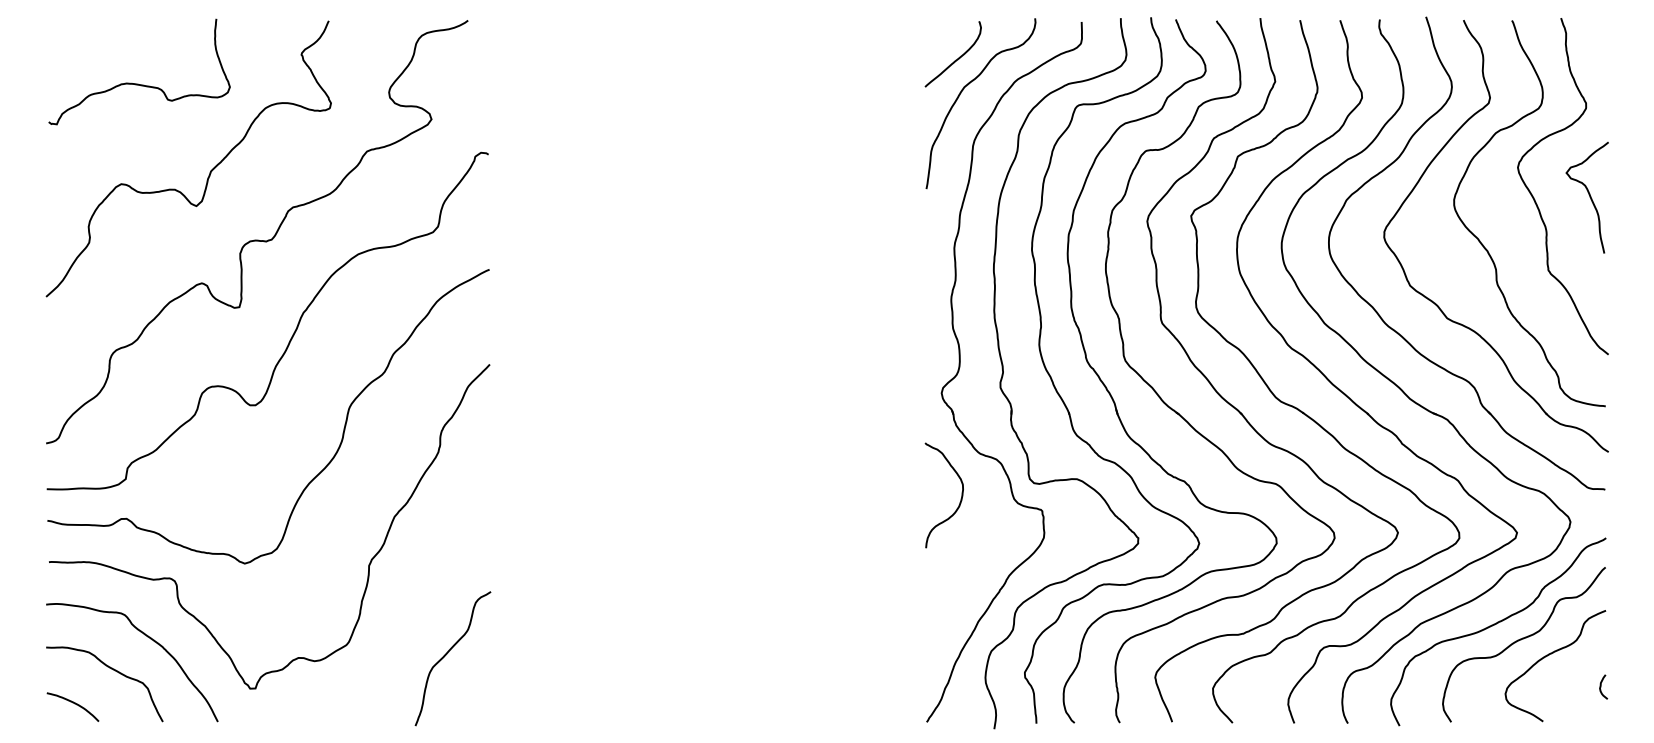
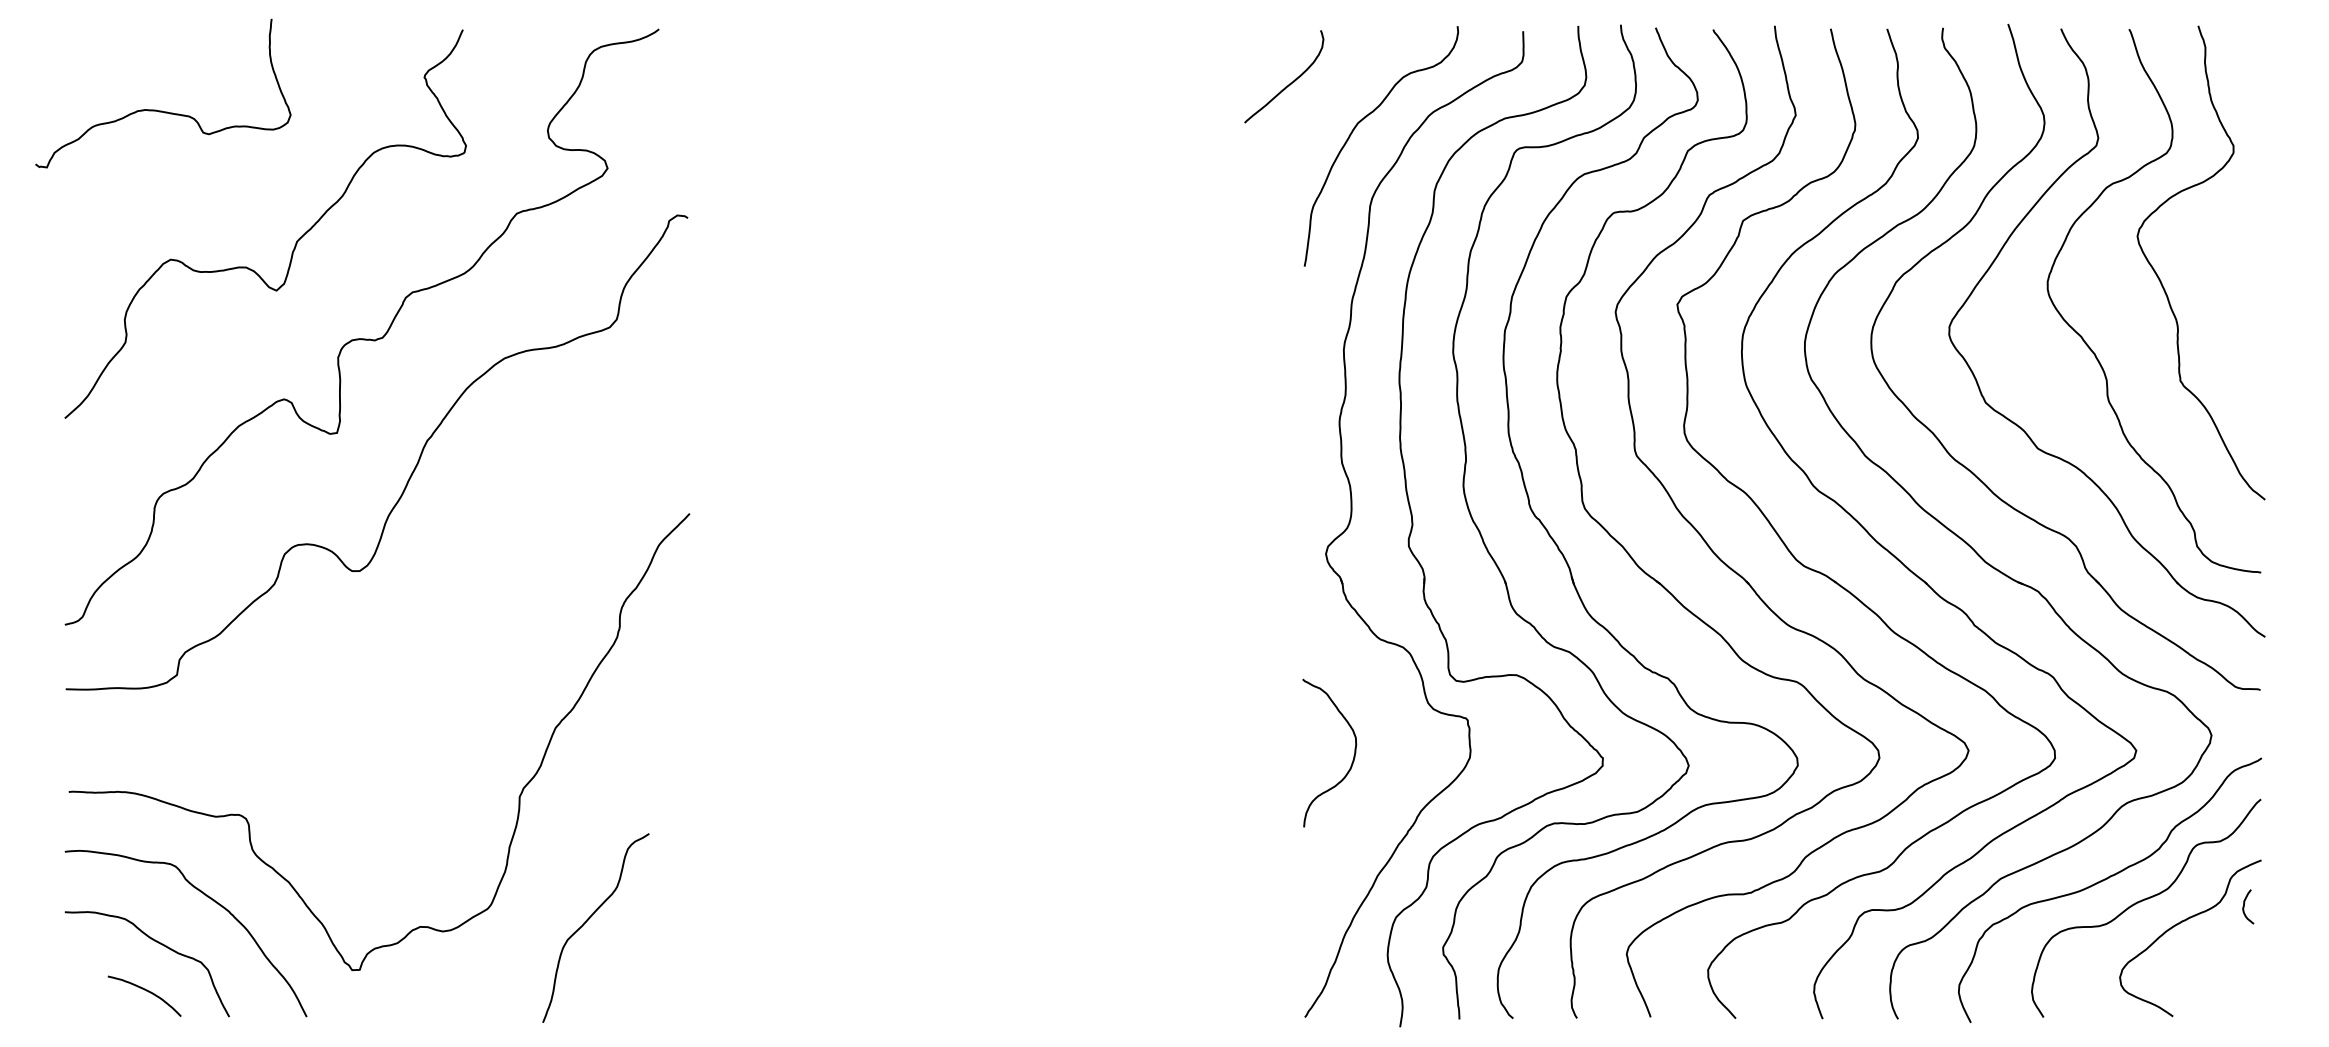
curve: (957, 58) -> (1290, 82), moved
curve: (138, 83) -> (162, 110), moved
curve: (1589, 196) -> (2238, 277), removed
curve: (326, 465) -> (459, 655), removed
curve: (961, 497) -> (1353, 755), moved
curve: (447, 653) -> (588, 920), moved
curve: (1601, 686) -> (2244, 906), moved
curve: (74, 703) -> (146, 991), moved

